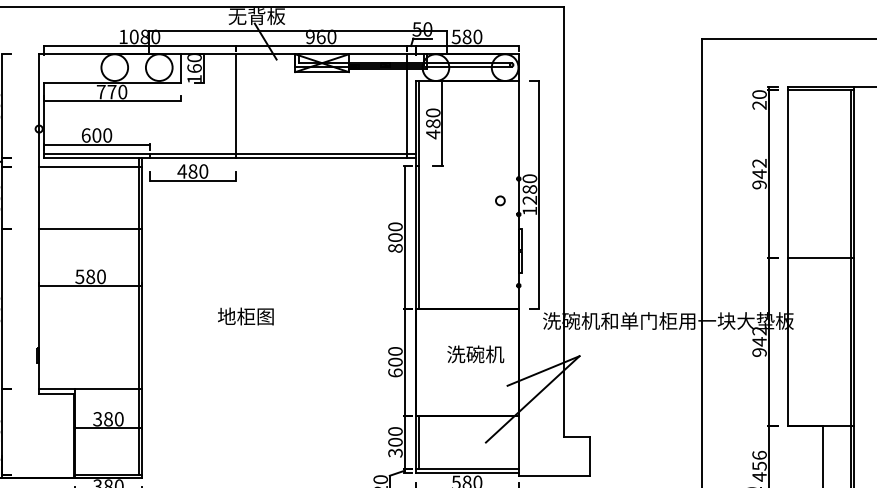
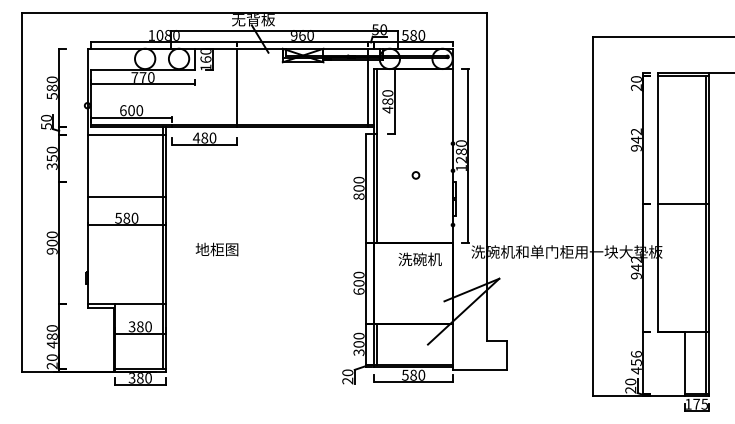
circle: (499, 200) -> (415, 175), moved
line: (90, 229) -> (126, 197), moved
text: (245, 316) -> (216, 249), moved
text: (474, 354) -> (419, 259), moved

